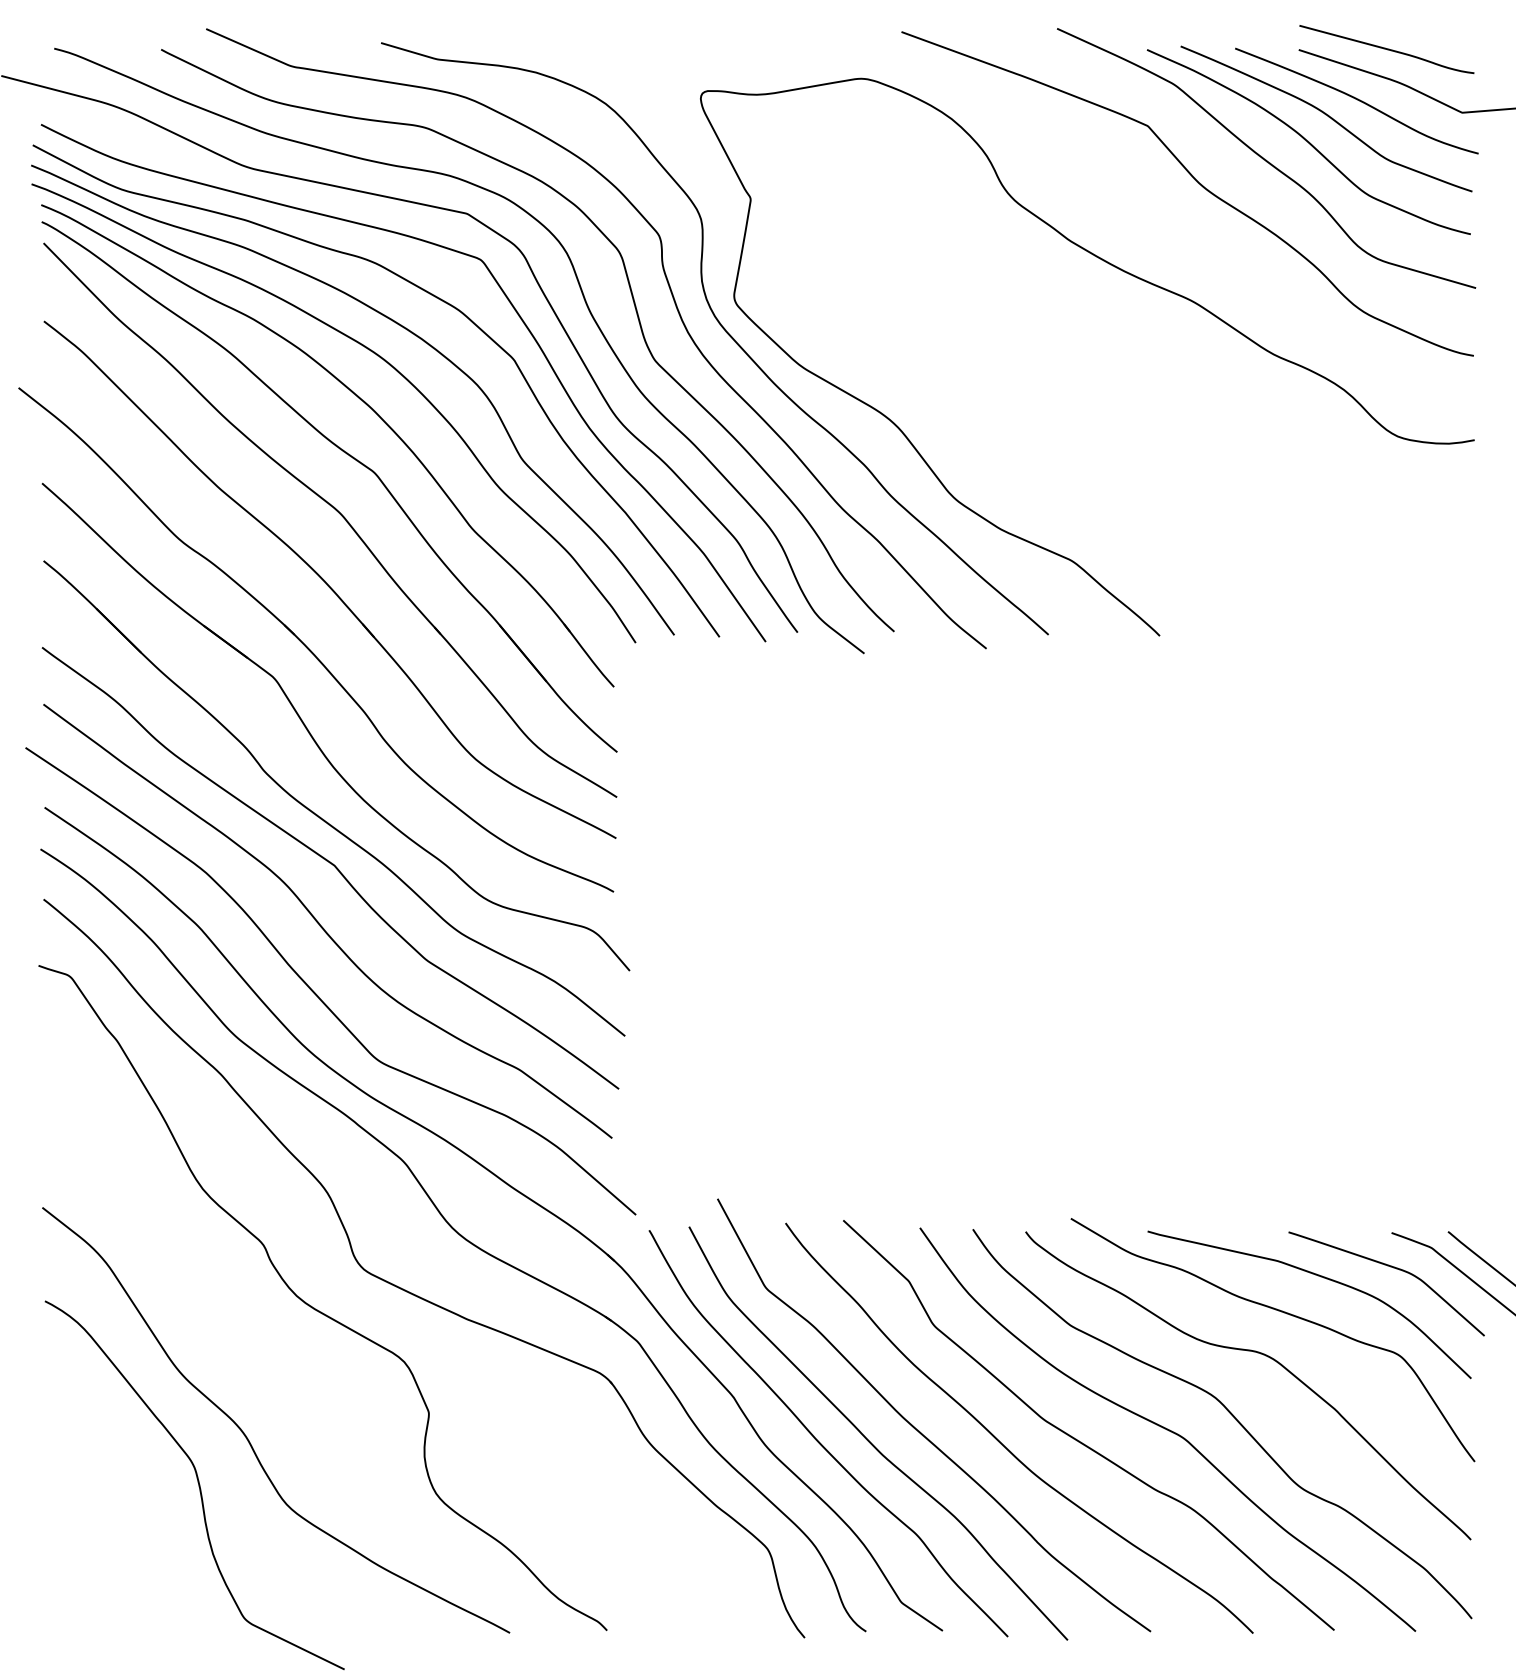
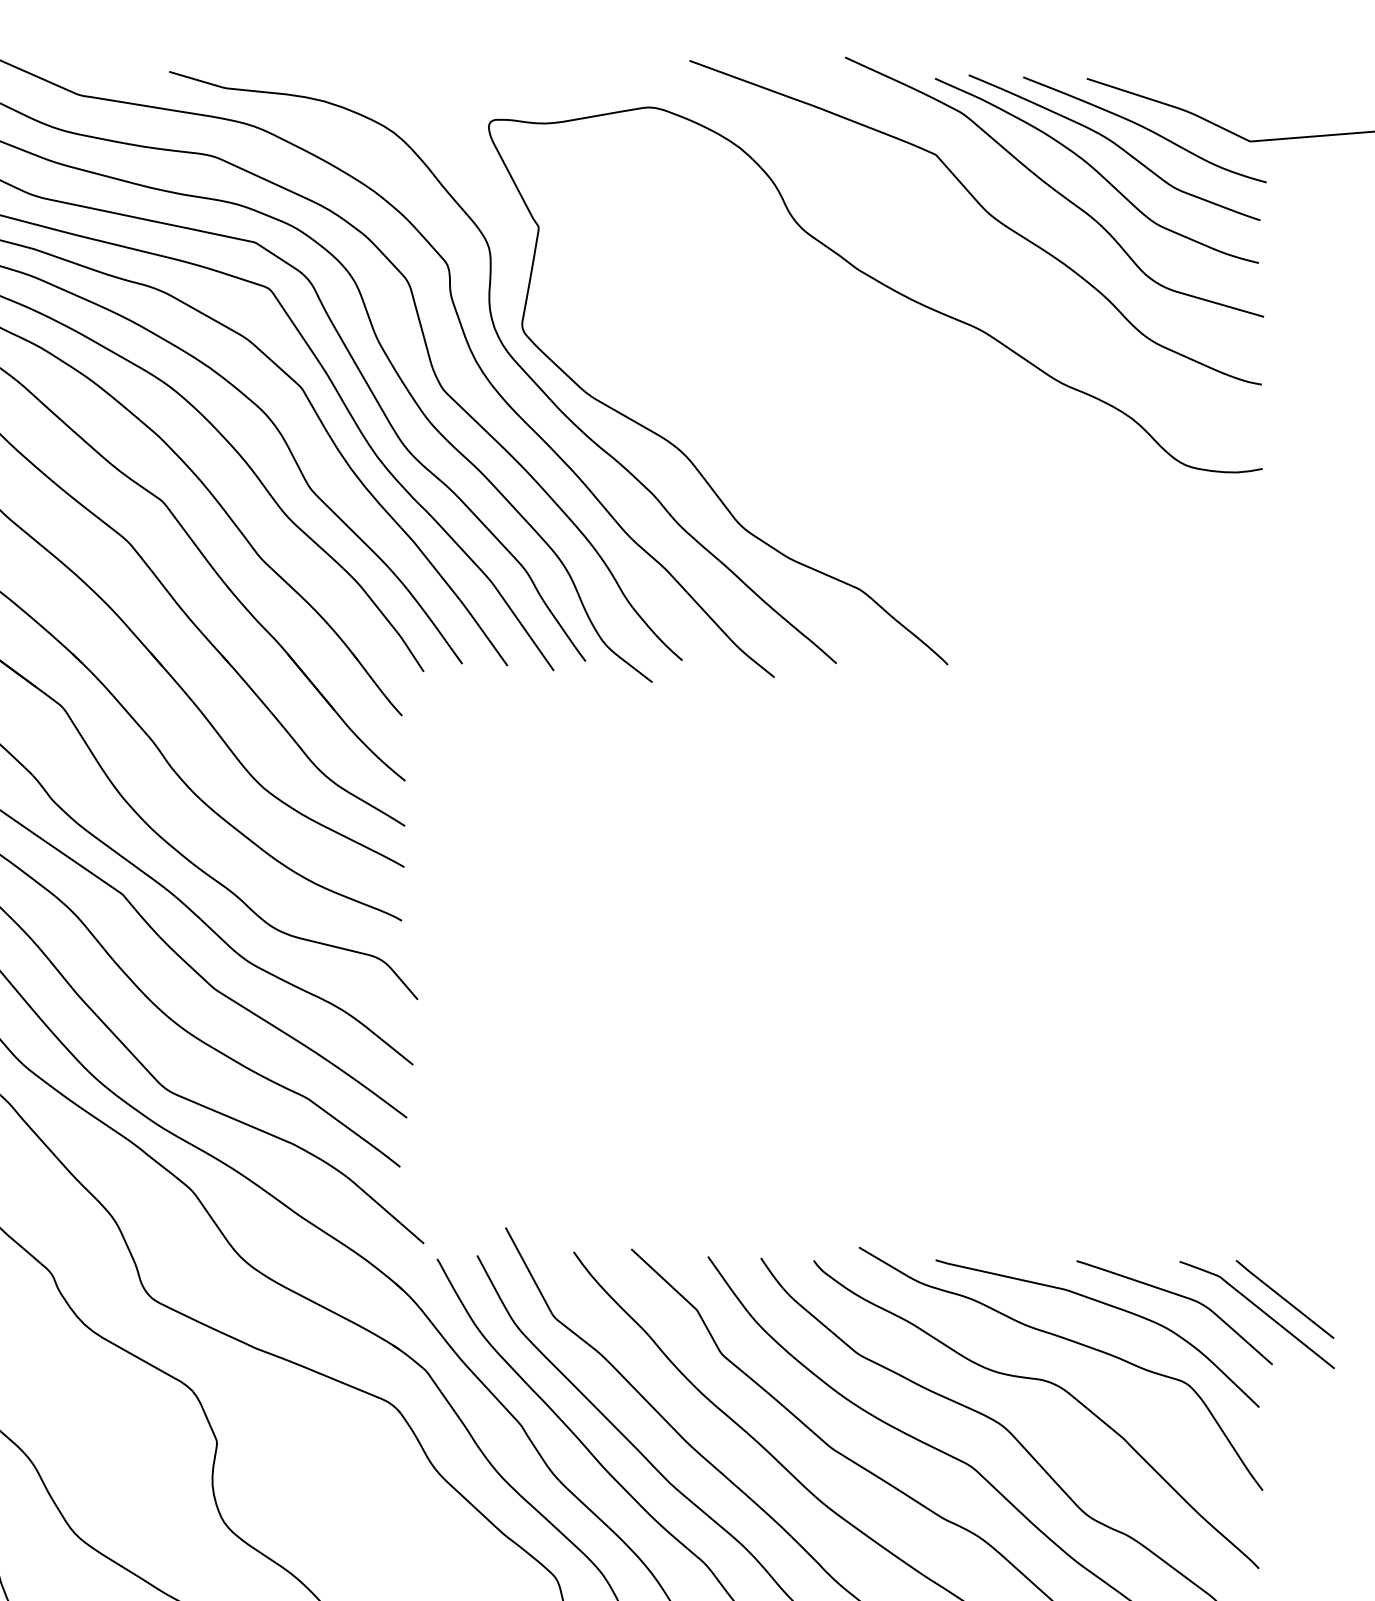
curve: (1386, 49) -> (1174, 78), removed

